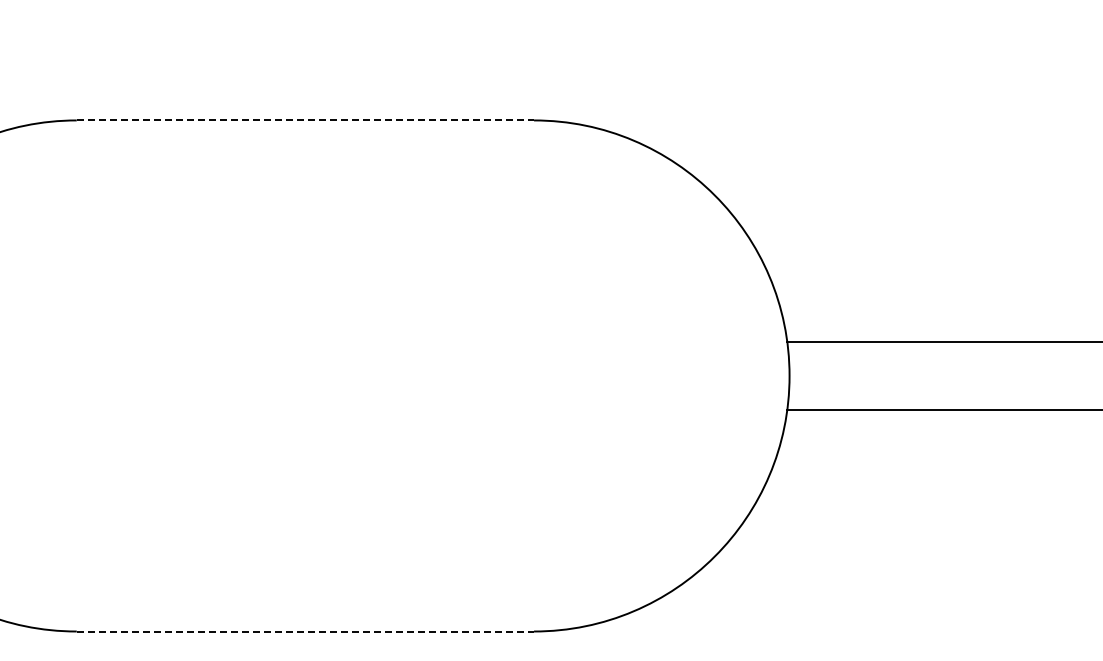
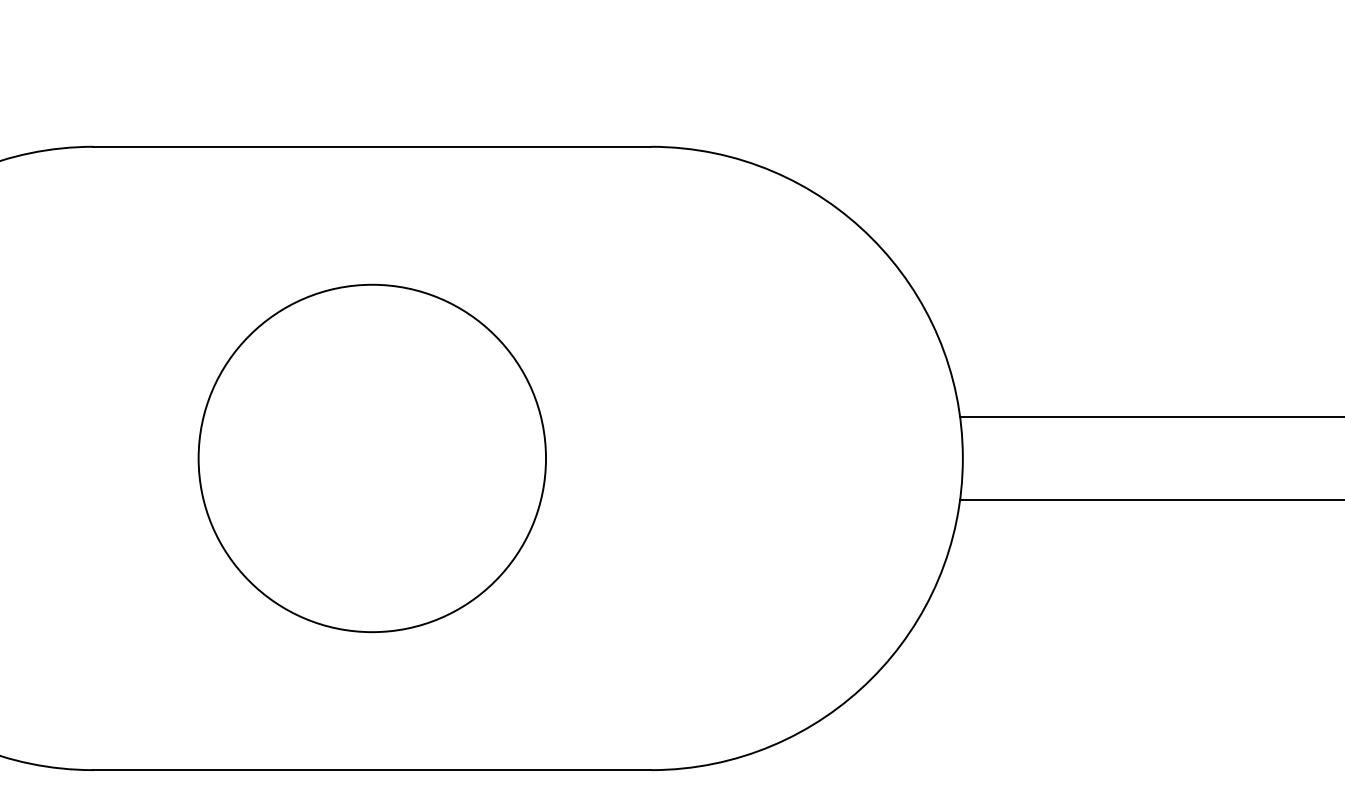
line: (305, 120) -> (372, 146), dashed -> solid
circle: (305, 375) -> (372, 457), added
line: (305, 631) -> (372, 770), dashed -> solid

